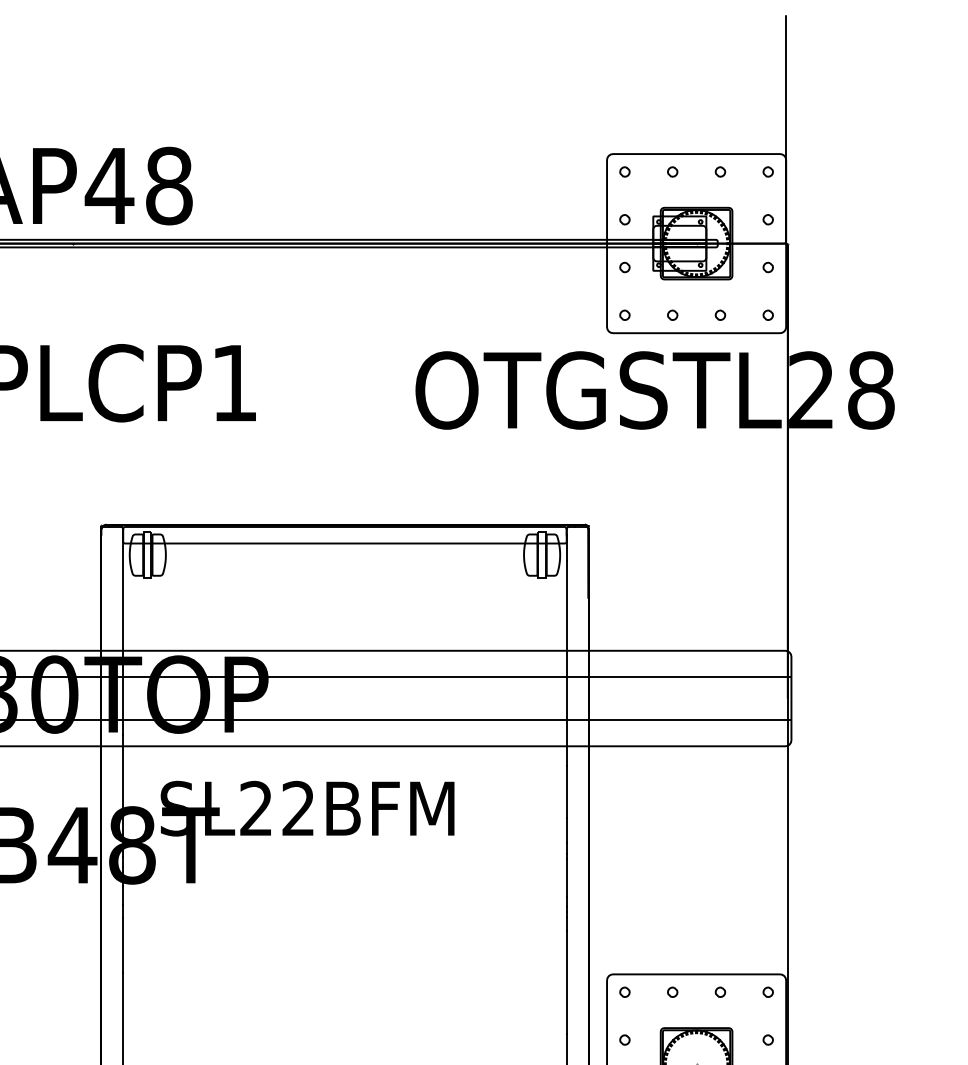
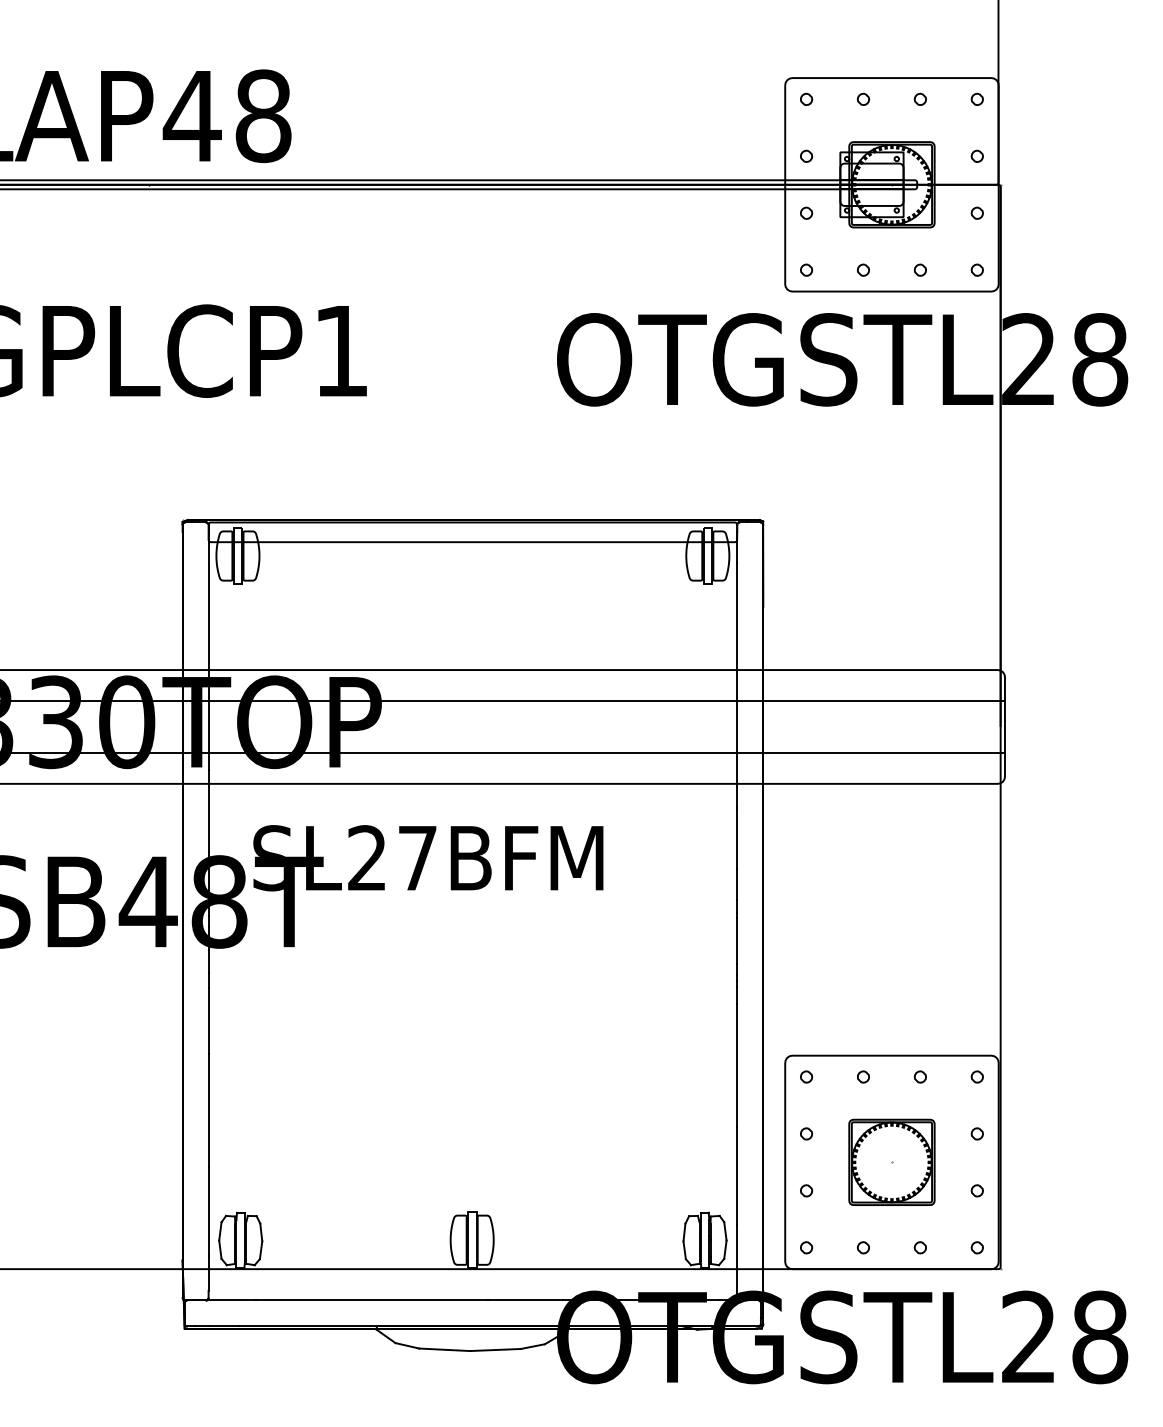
text: (298, 808) -> (417, 857), SL22BFM -> SL27BFM

